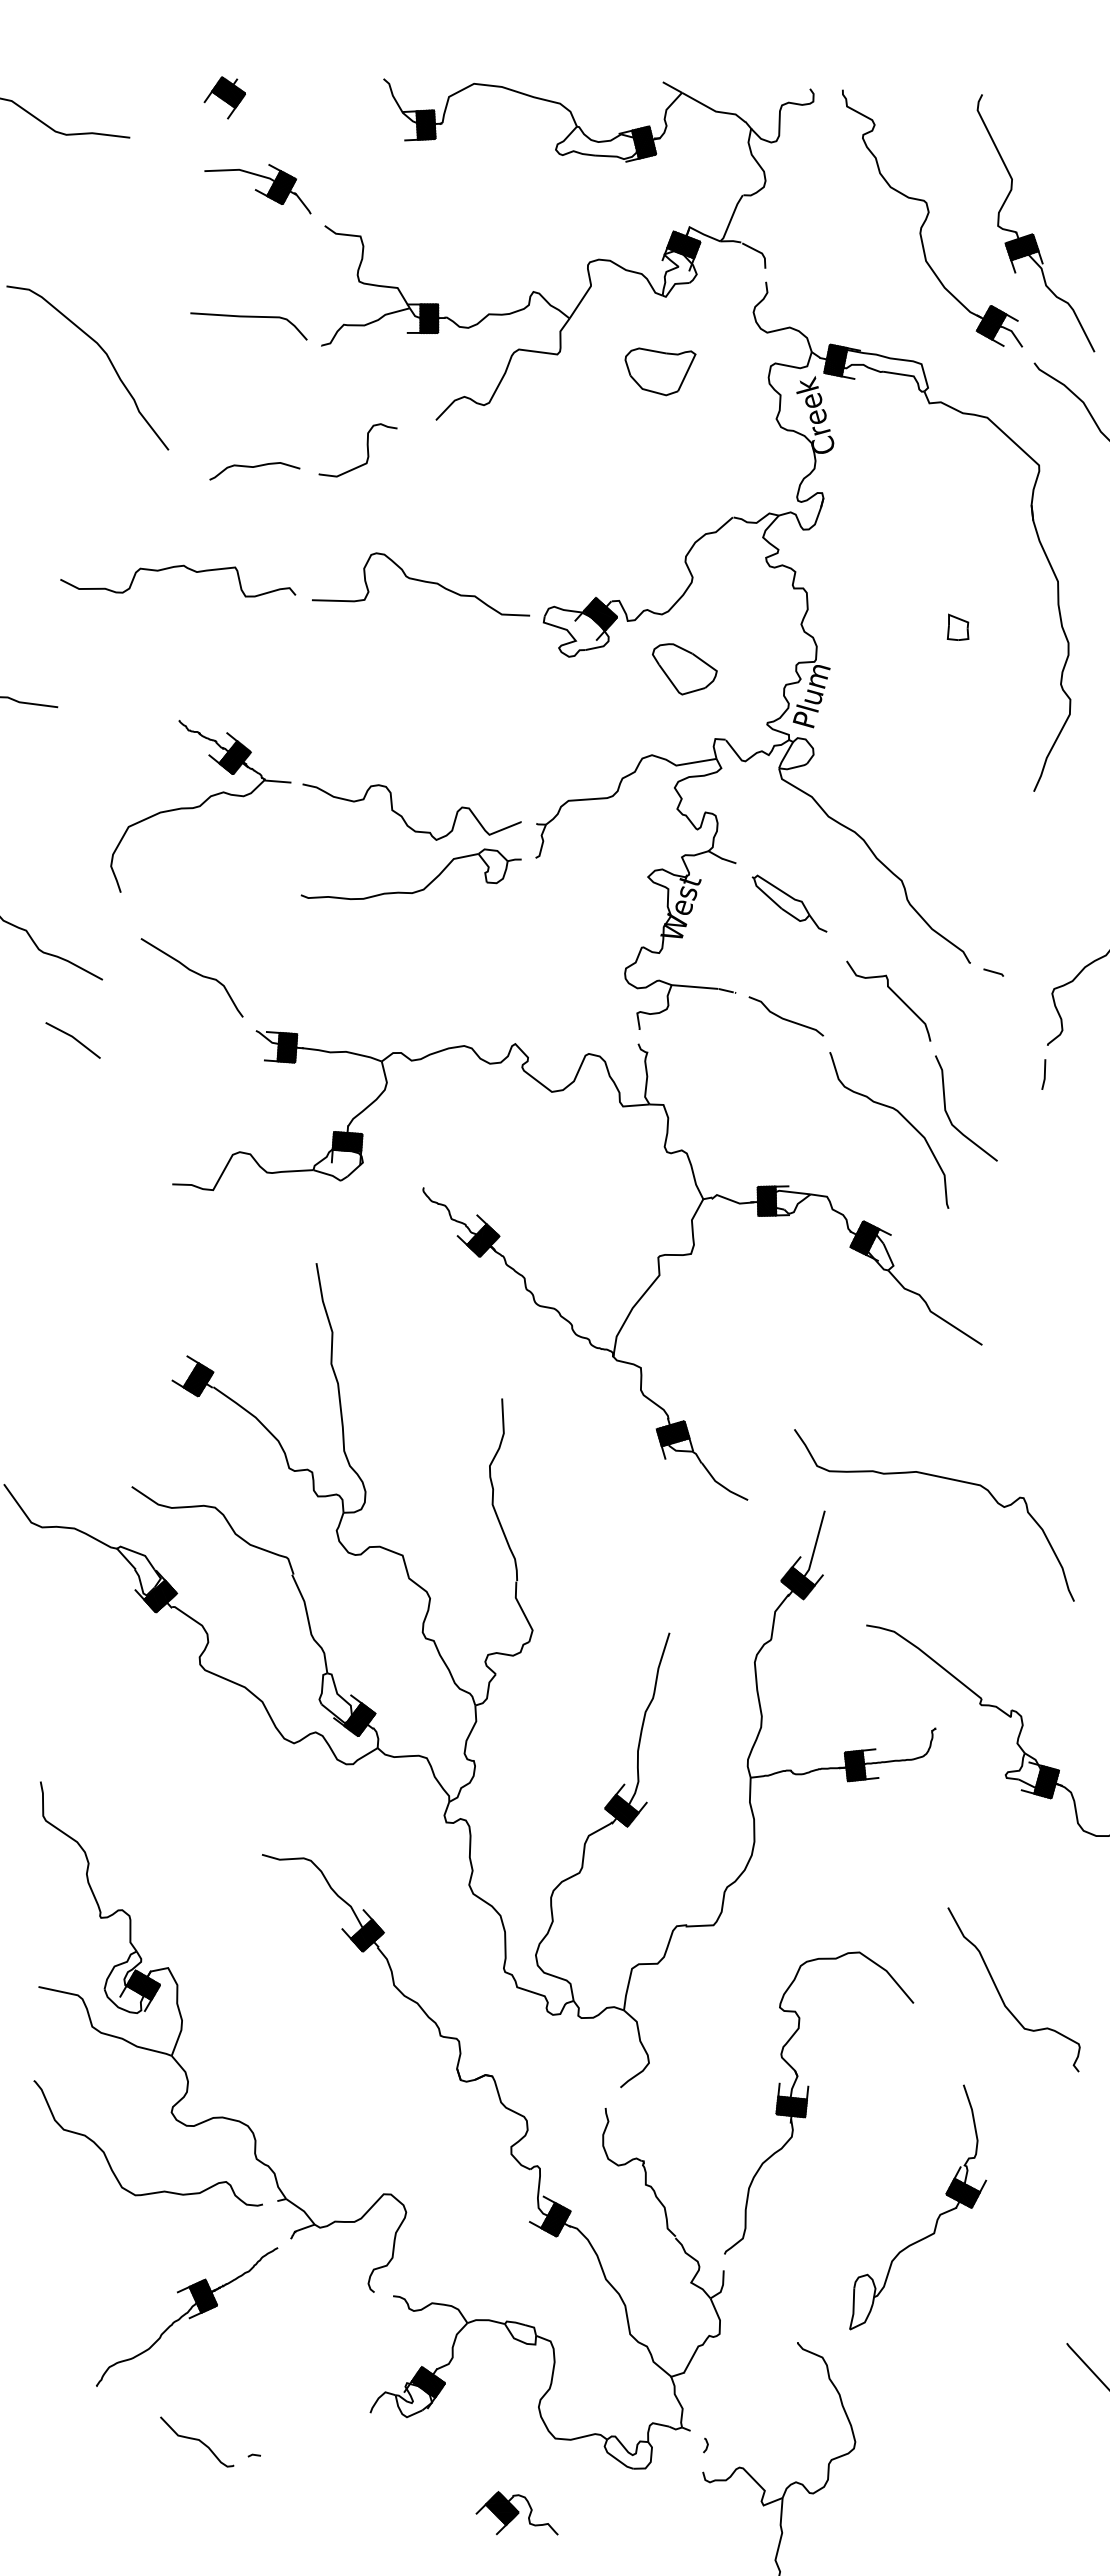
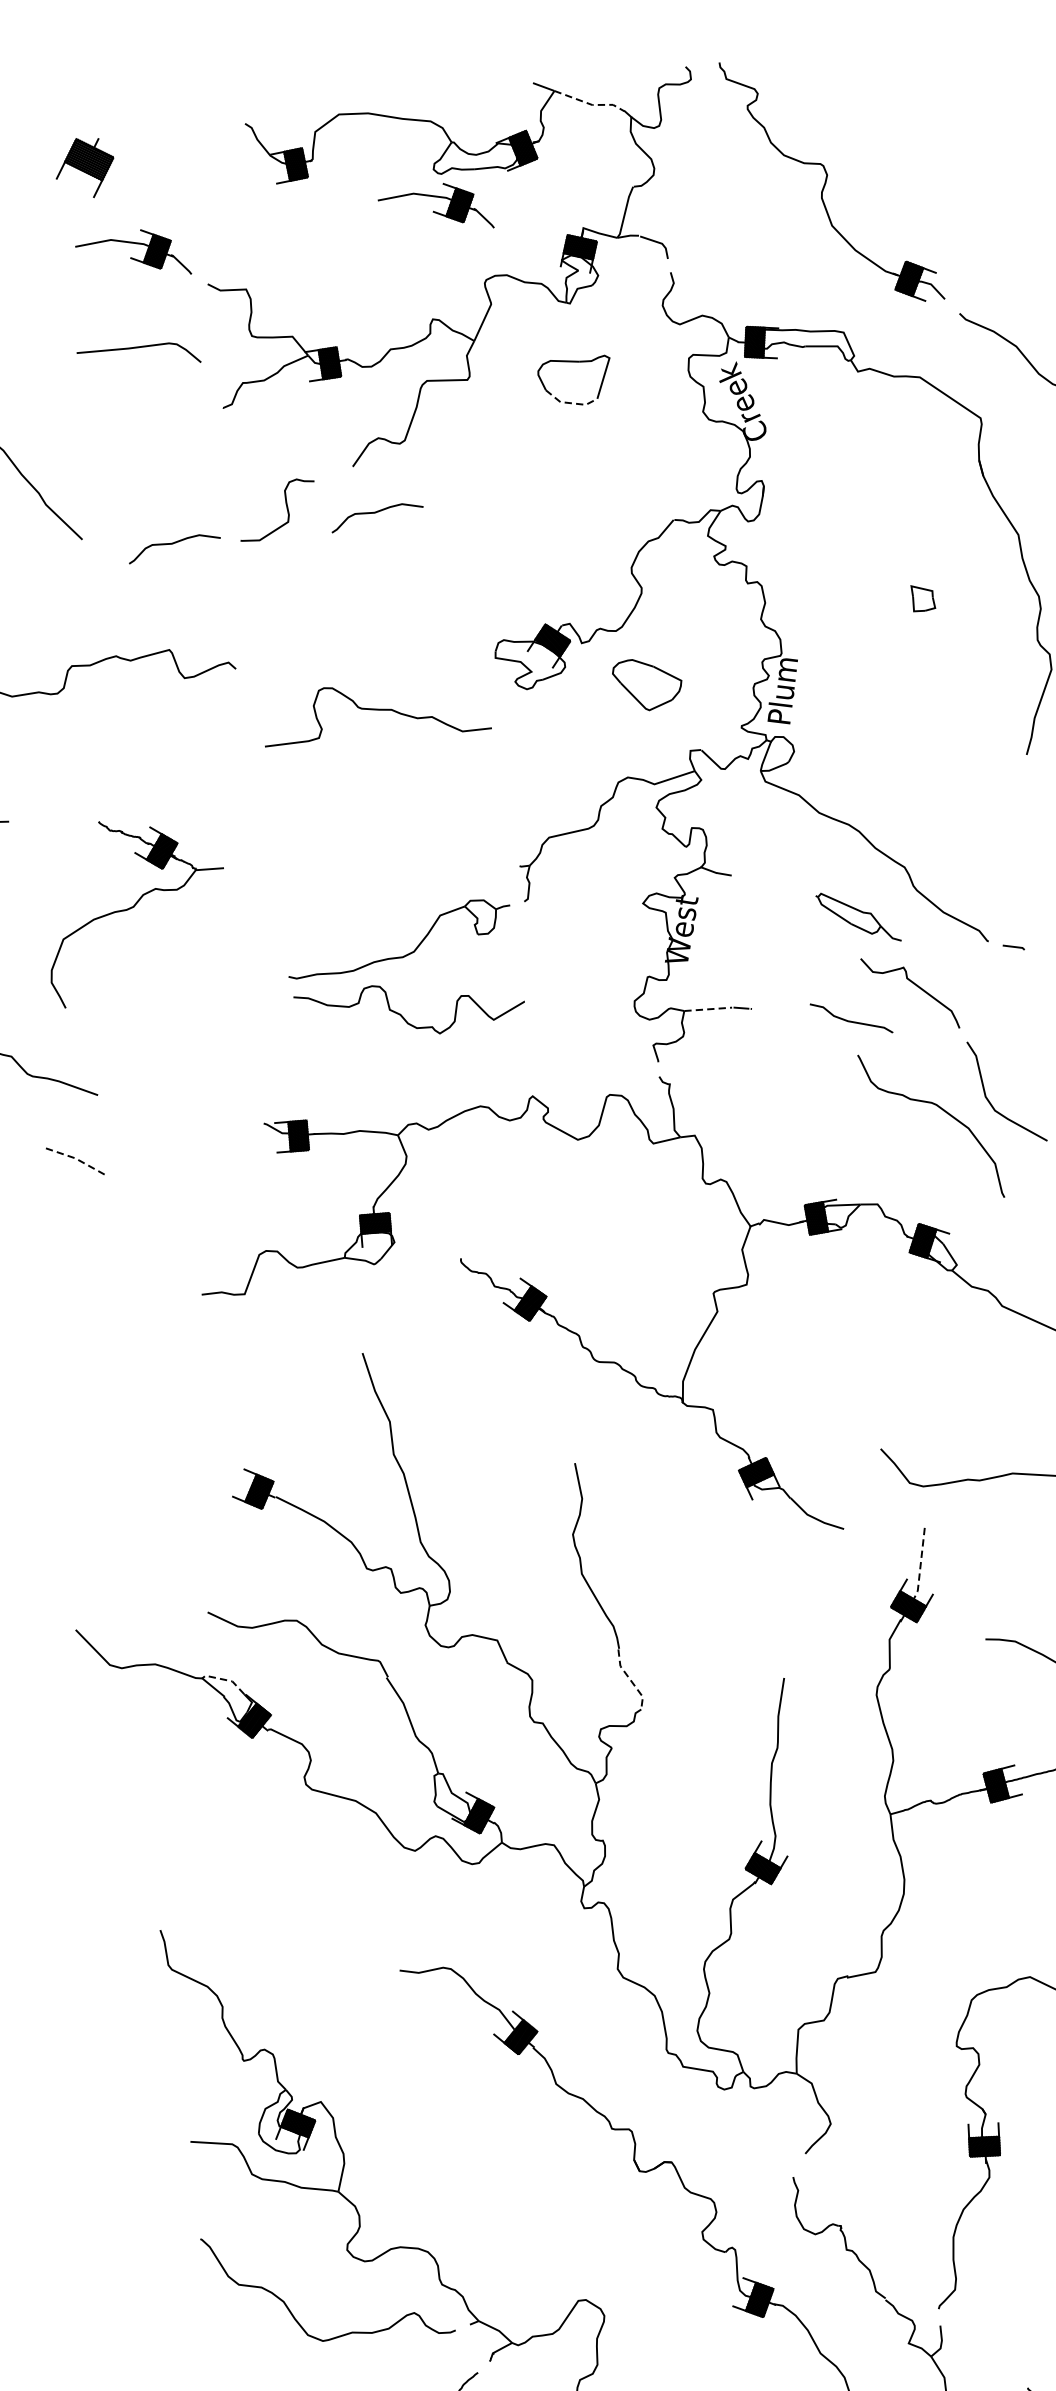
part: (224, 97) -> (84, 167), size x1.4
line: (714, 110) -> (590, 104), solid -> dashed
part: (551, 189) -> (435, 211), added
part: (1032, 233) -> (937, 180), removed
curve: (248, 317) -> (137, 348), moved
line: (652, 391) -> (571, 403), solid -> dashed
curve: (451, 467) -> (376, 512), added
curve: (423, 582) -> (376, 710), moved
part: (200, 806) -> (134, 907), moved
curve: (402, 815) -> (401, 1013), moved
part: (789, 903) -> (858, 917), moved
curve: (194, 973) -> (191, 1074), removed
line: (694, 987) -> (708, 1009), solid -> dashed
curve: (785, 1018) -> (850, 1020), moved
line: (74, 1038) -> (78, 1160), solid -> dashed
line: (815, 1545) -> (920, 1565), solid -> dashed
line: (138, 1553) -> (225, 1679), solid -> dashed
line: (523, 1612) -> (630, 1680), solid -> dashed

